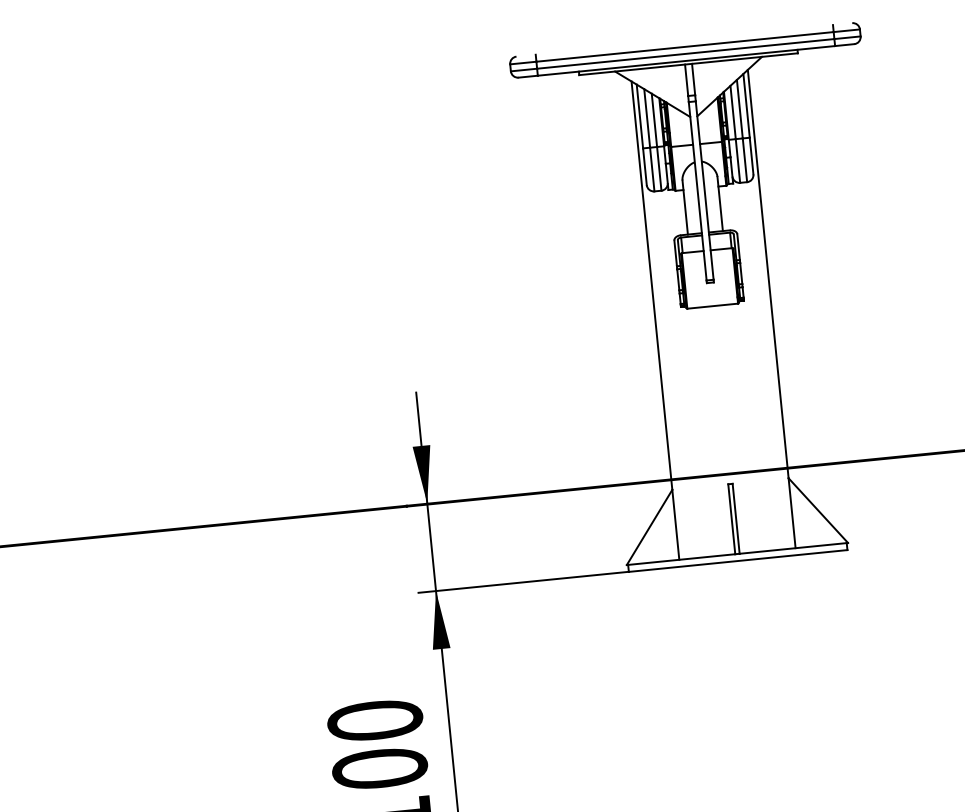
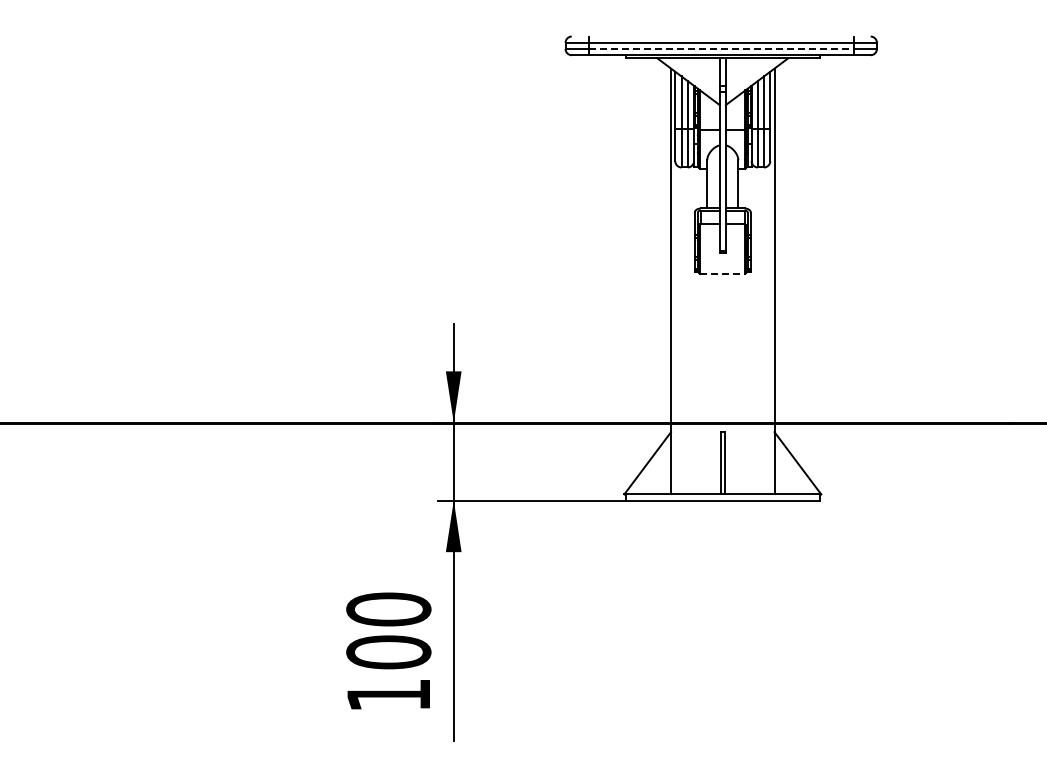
line: (686, 54) -> (721, 49), solid -> dashed
line: (712, 305) -> (722, 273), solid -> dashed

